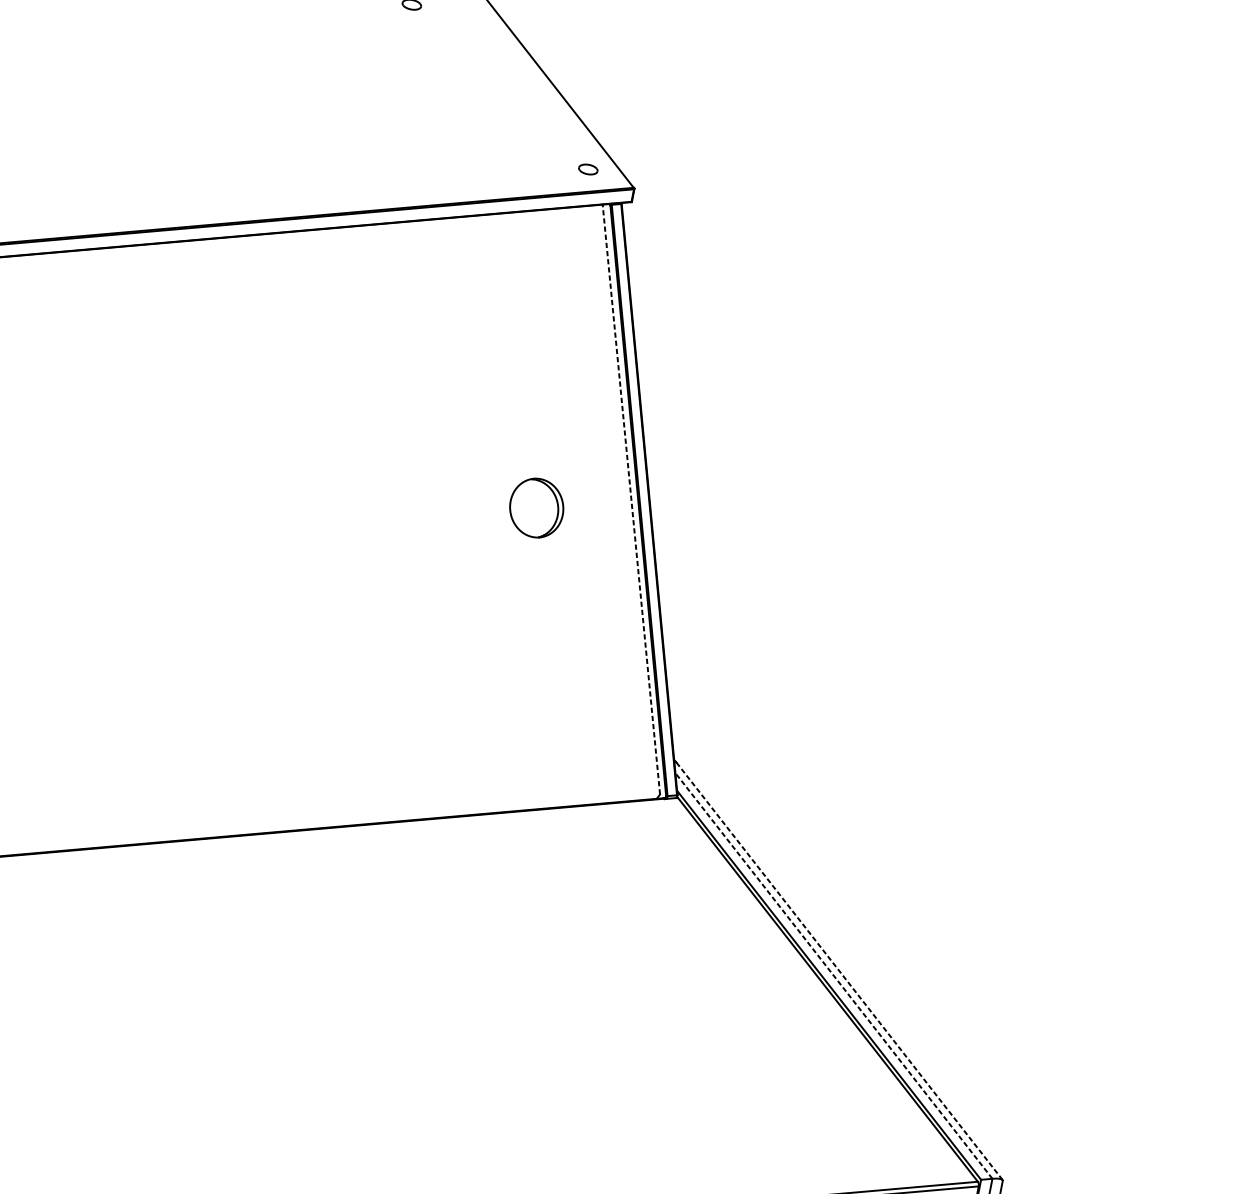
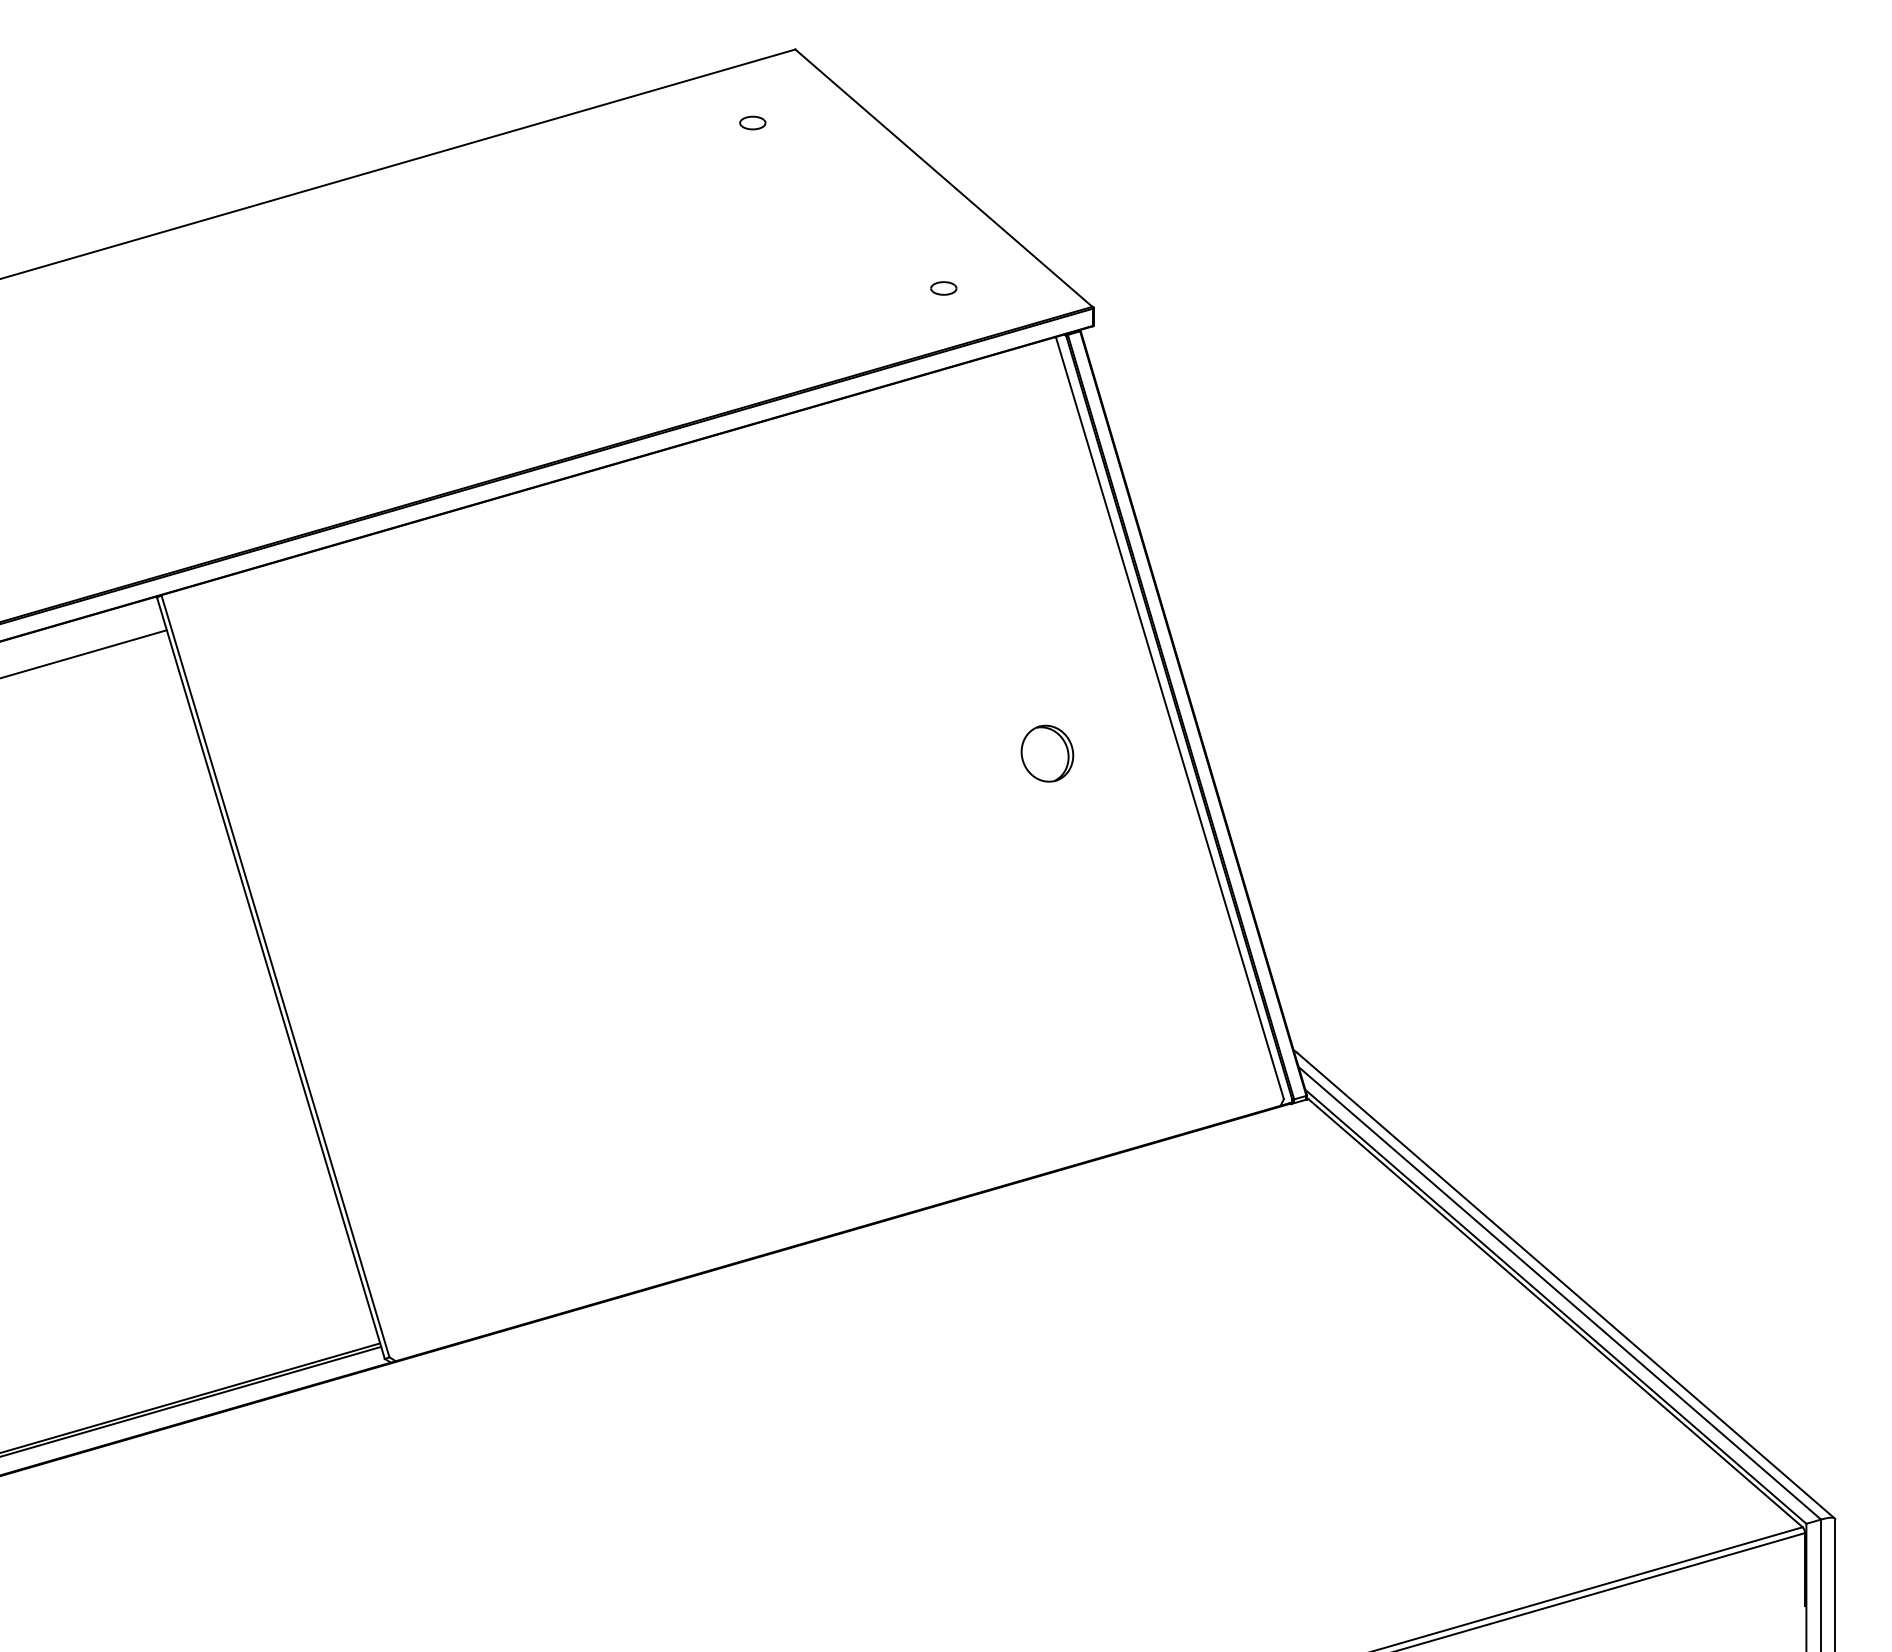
part: (588, 169) -> (943, 288), moved
line: (631, 499) -> (1169, 717), dashed -> solid
part: (536, 507) -> (1047, 753), size x0.71
line: (839, 971) -> (1565, 1285), dashed -> solid
line: (833, 976) -> (1559, 1293), dashed -> solid

